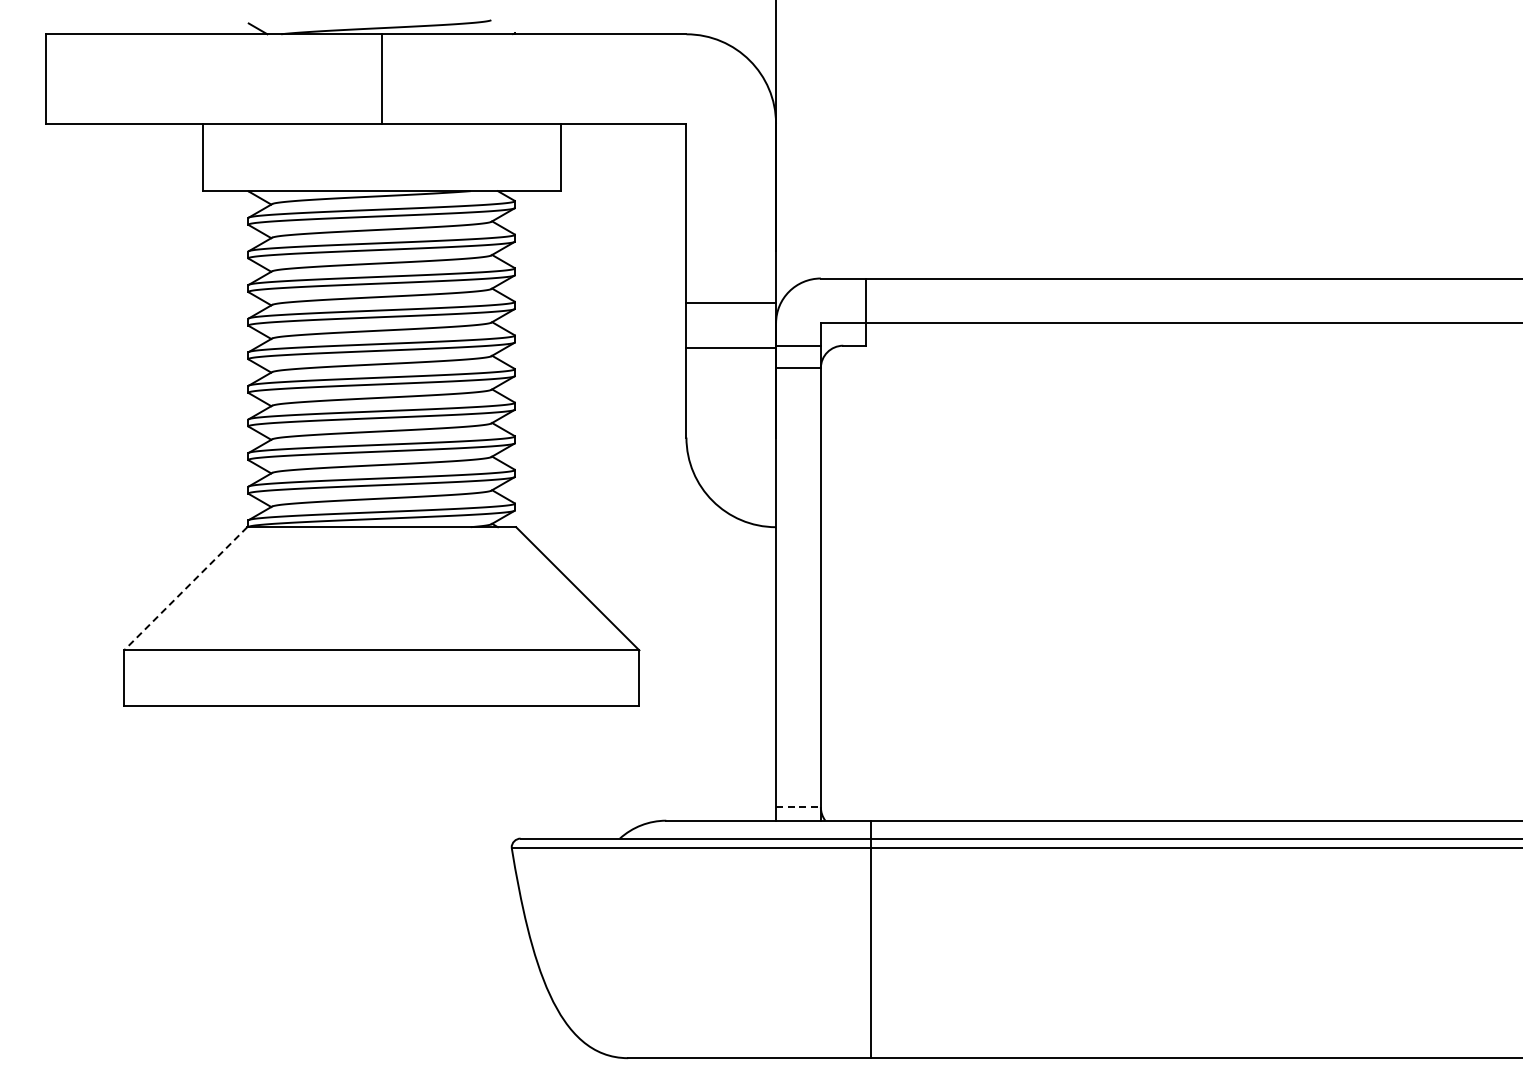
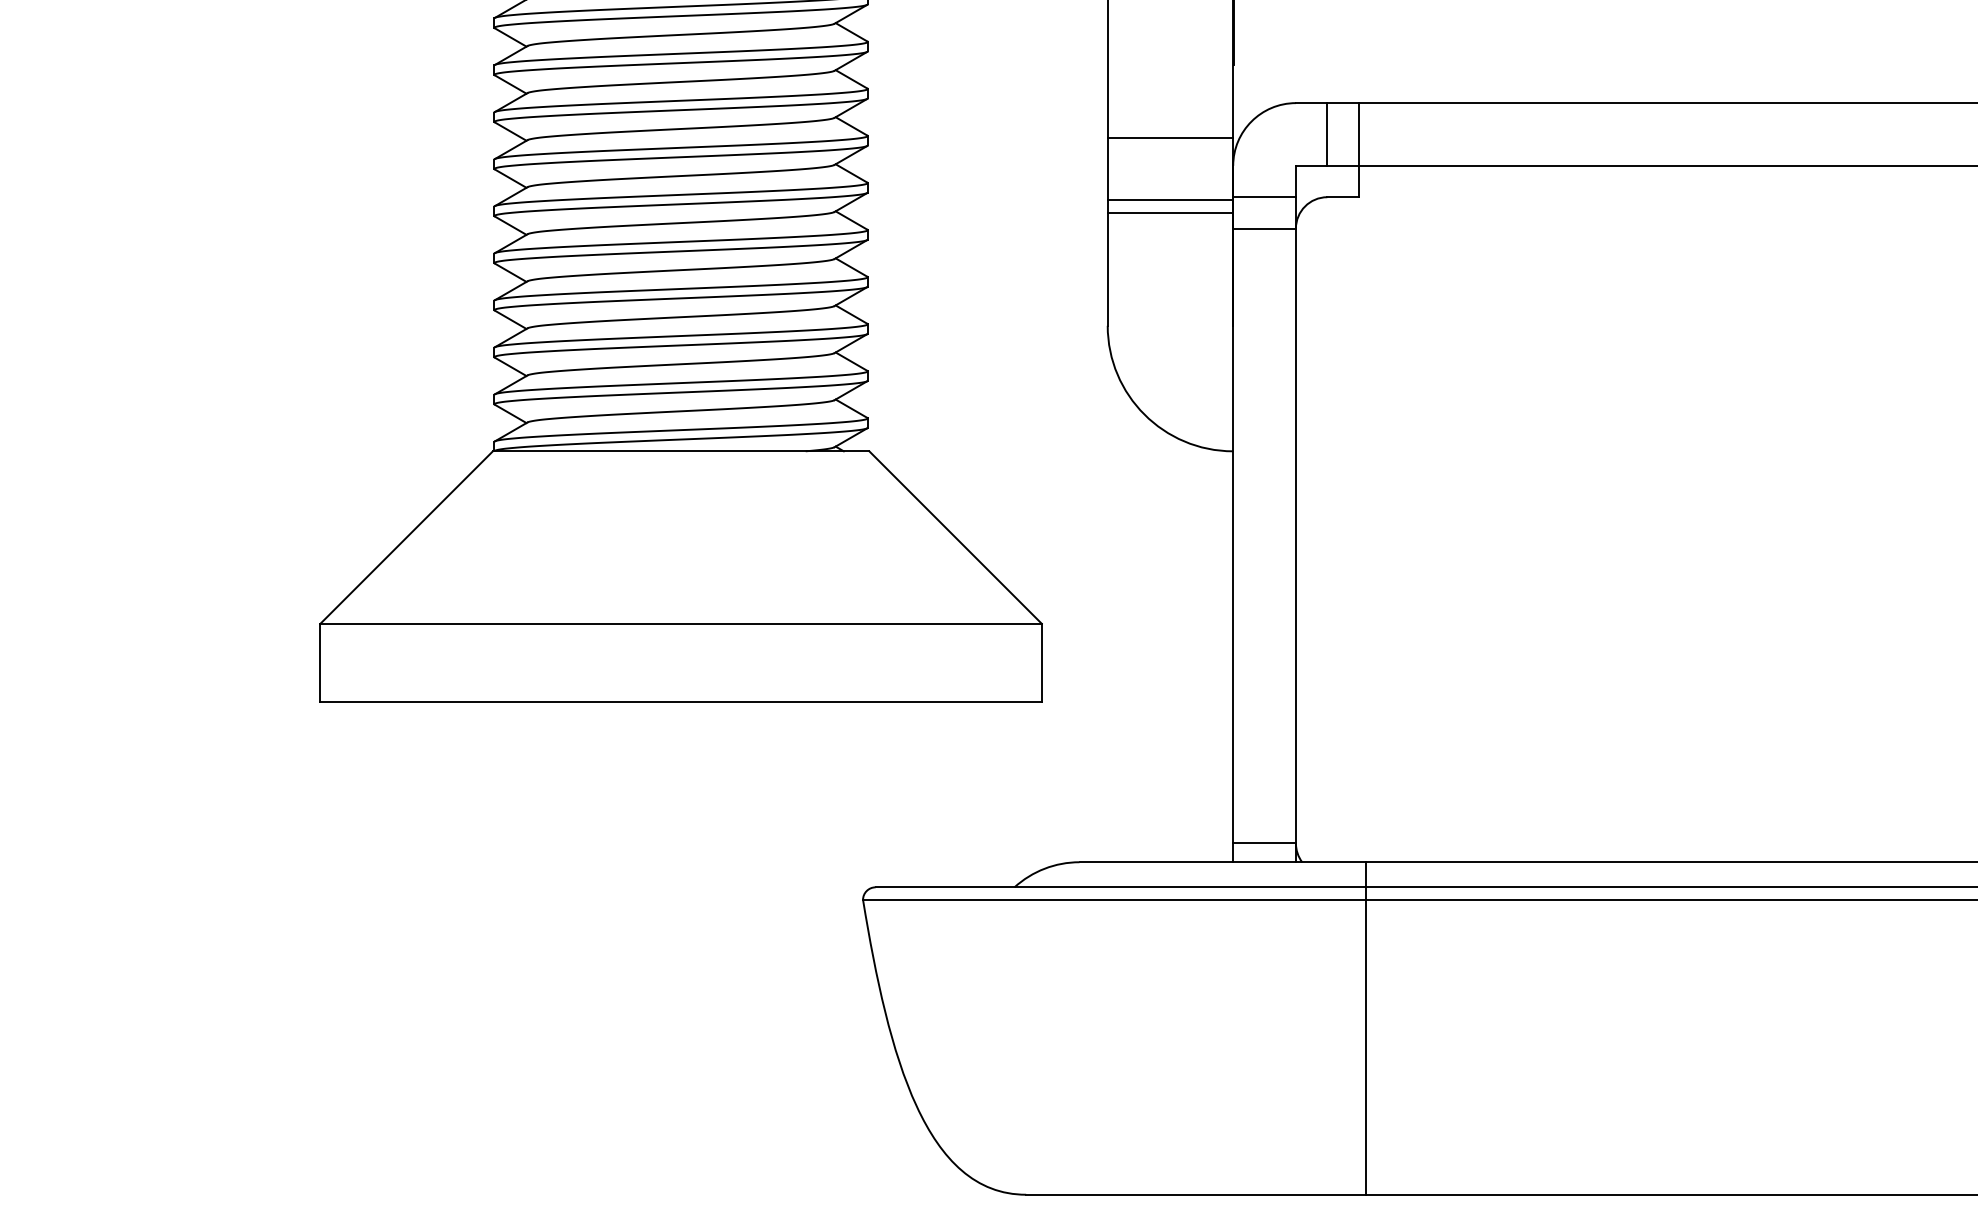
line: (843, 300) -> (1327, 133), added
line: (731, 356) -> (1170, 212), added
line: (185, 589) -> (406, 538), dashed -> solid
line: (798, 807) -> (1264, 843), dashed -> solid

